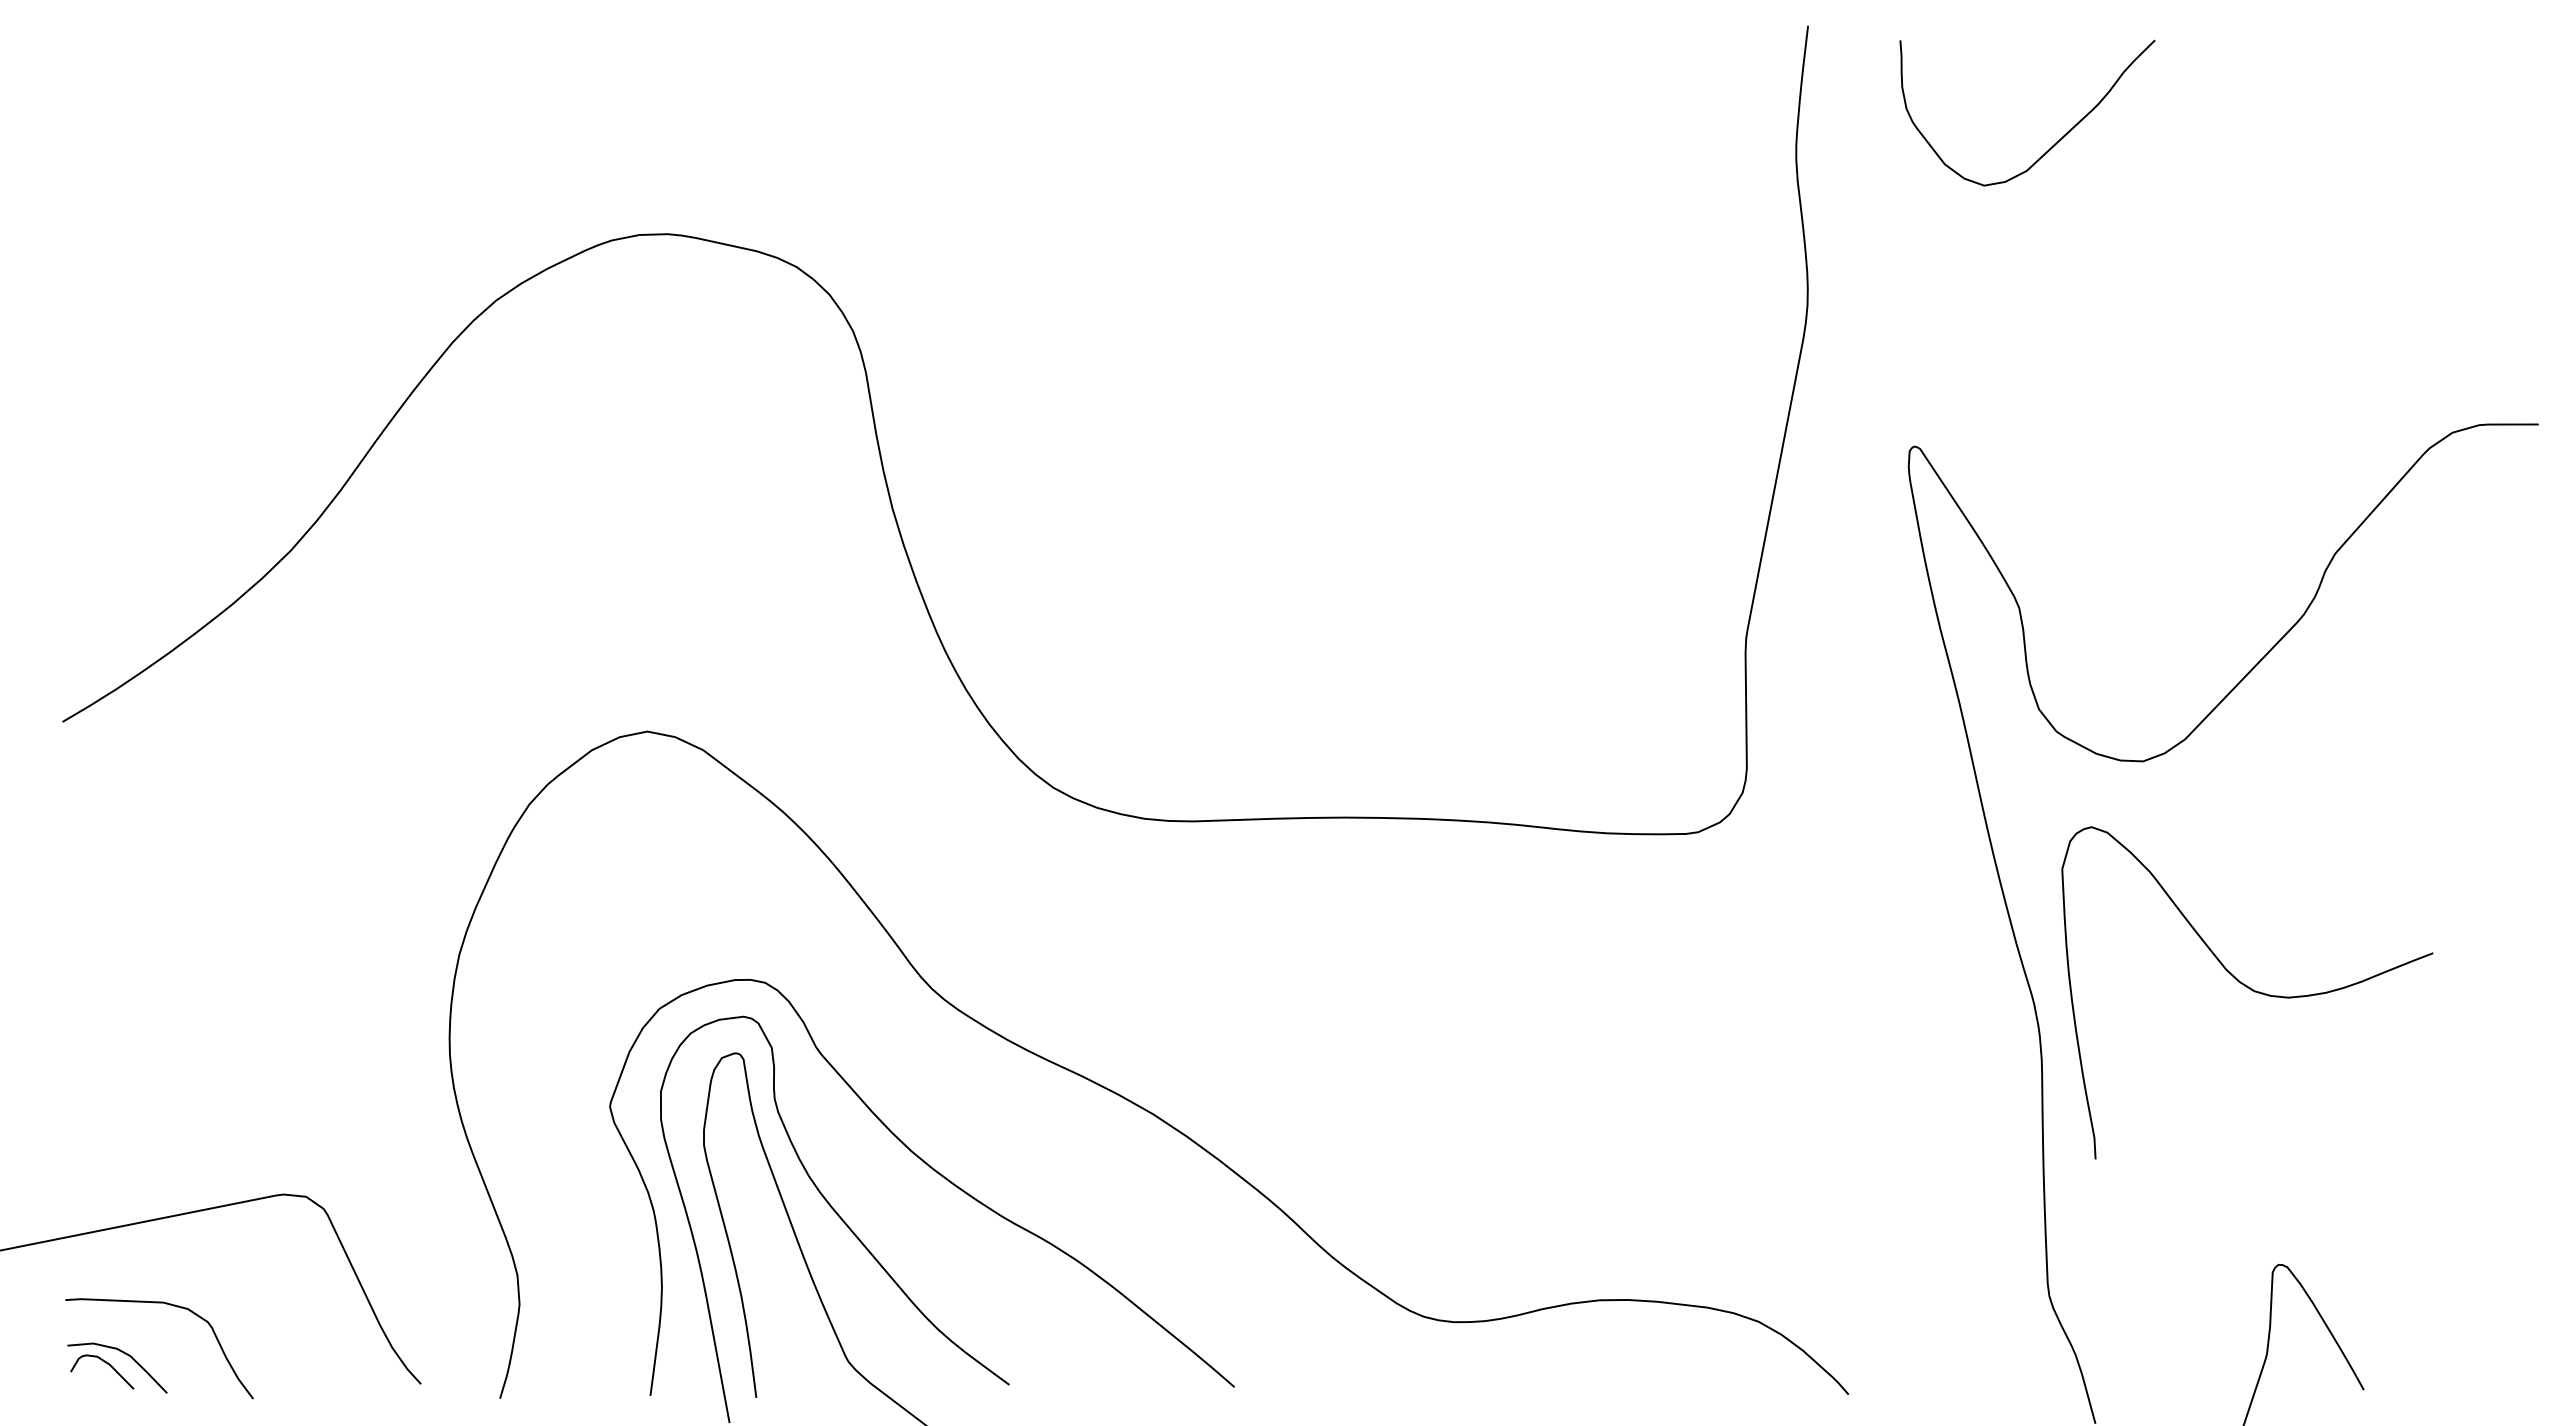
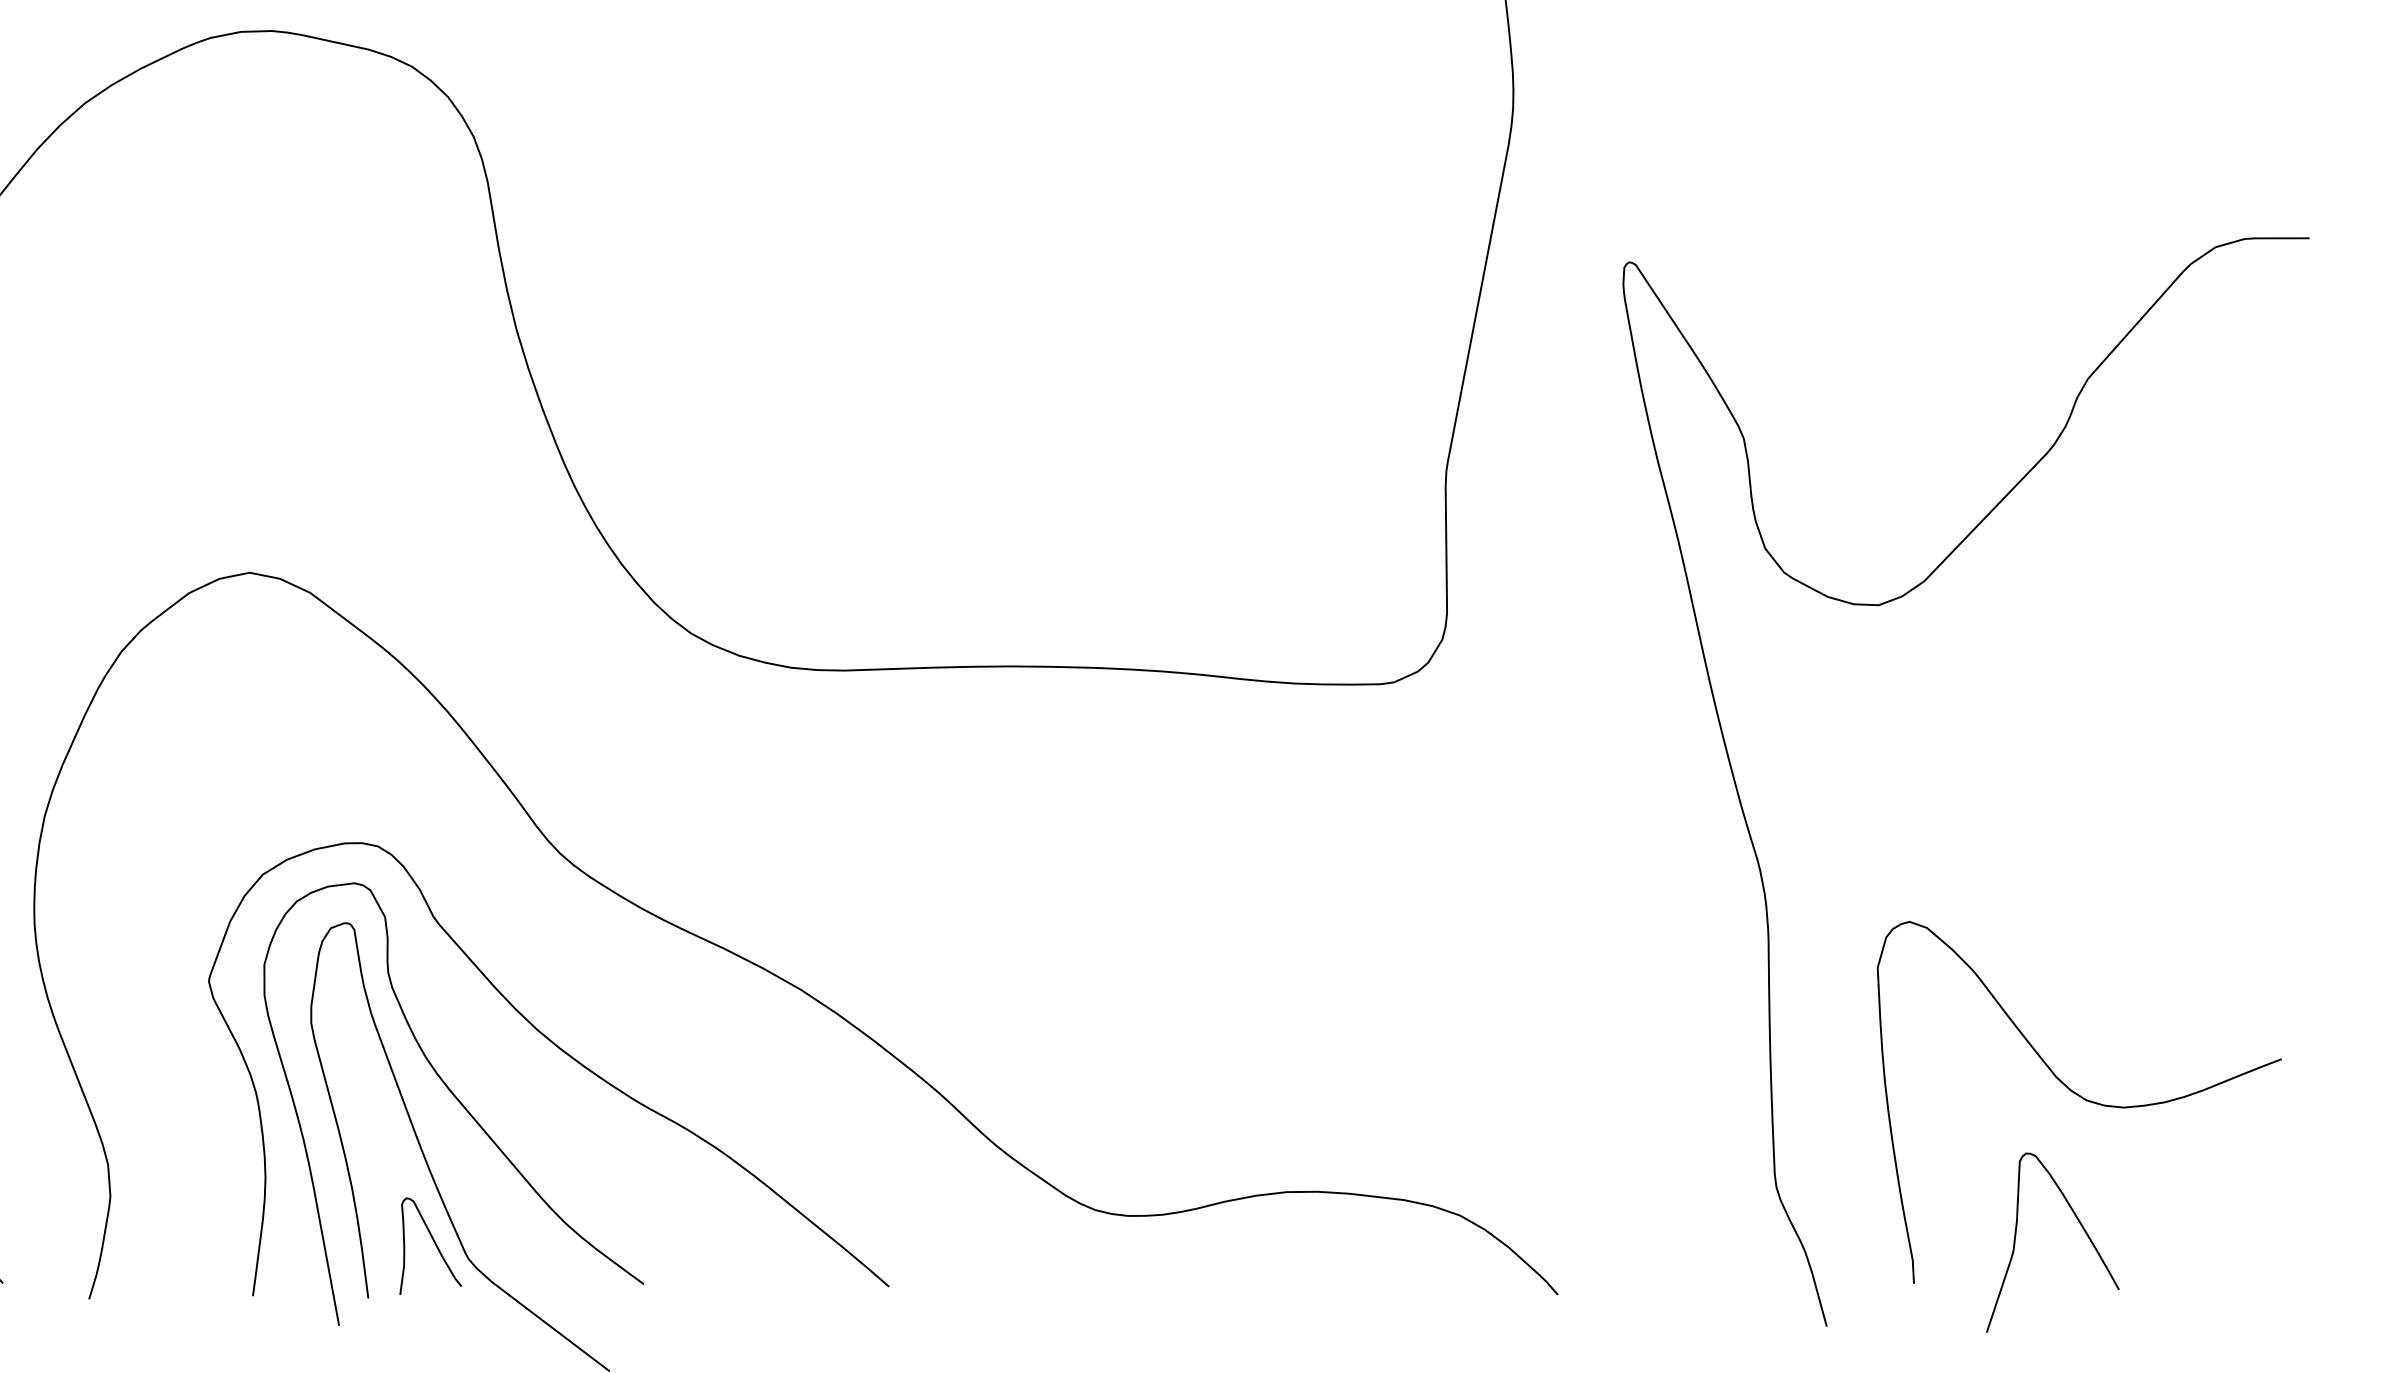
curve: (2249, 989) -> (2081, 1098), moved
curve: (817, 1348) -> (434, 1244), added

